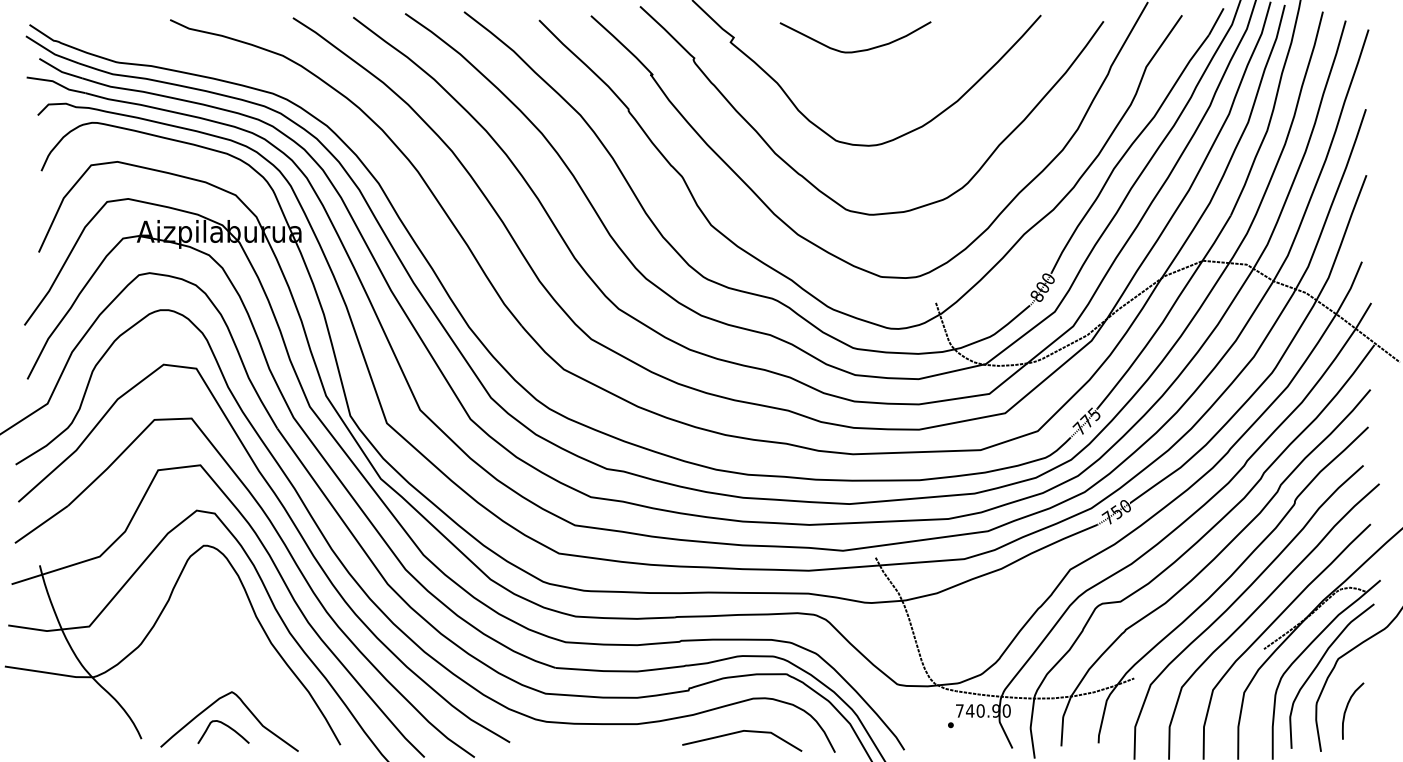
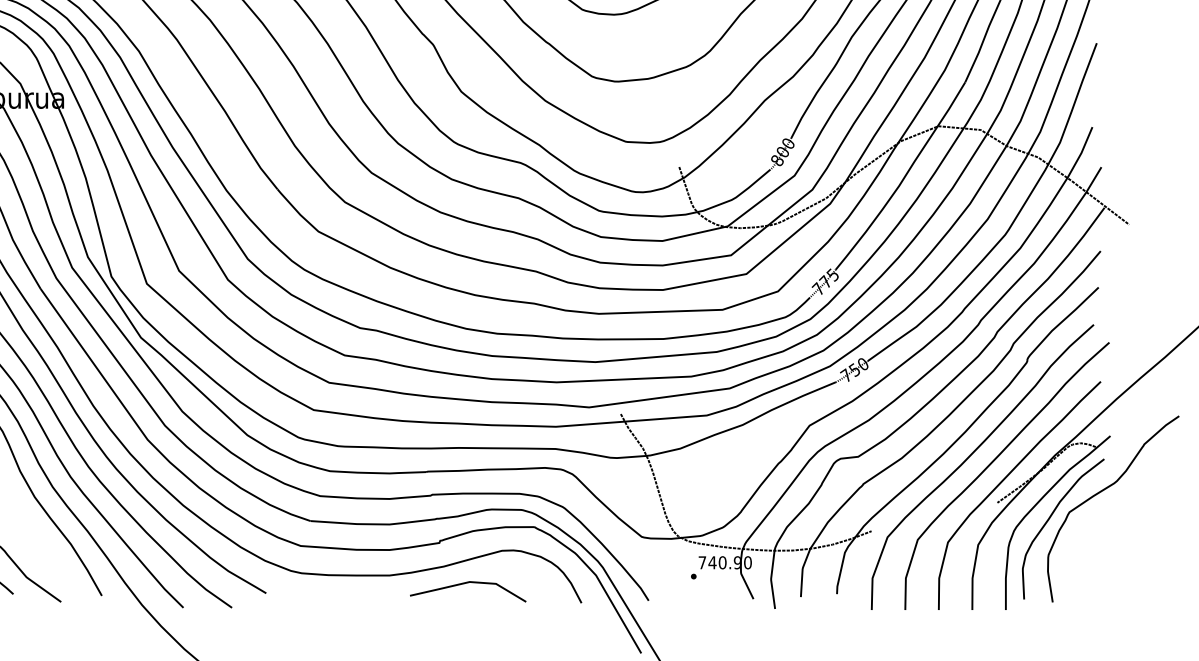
curve: (1347, 708) -> (1078, 560), removed
line: (742, 732) -> (468, 583), moved

